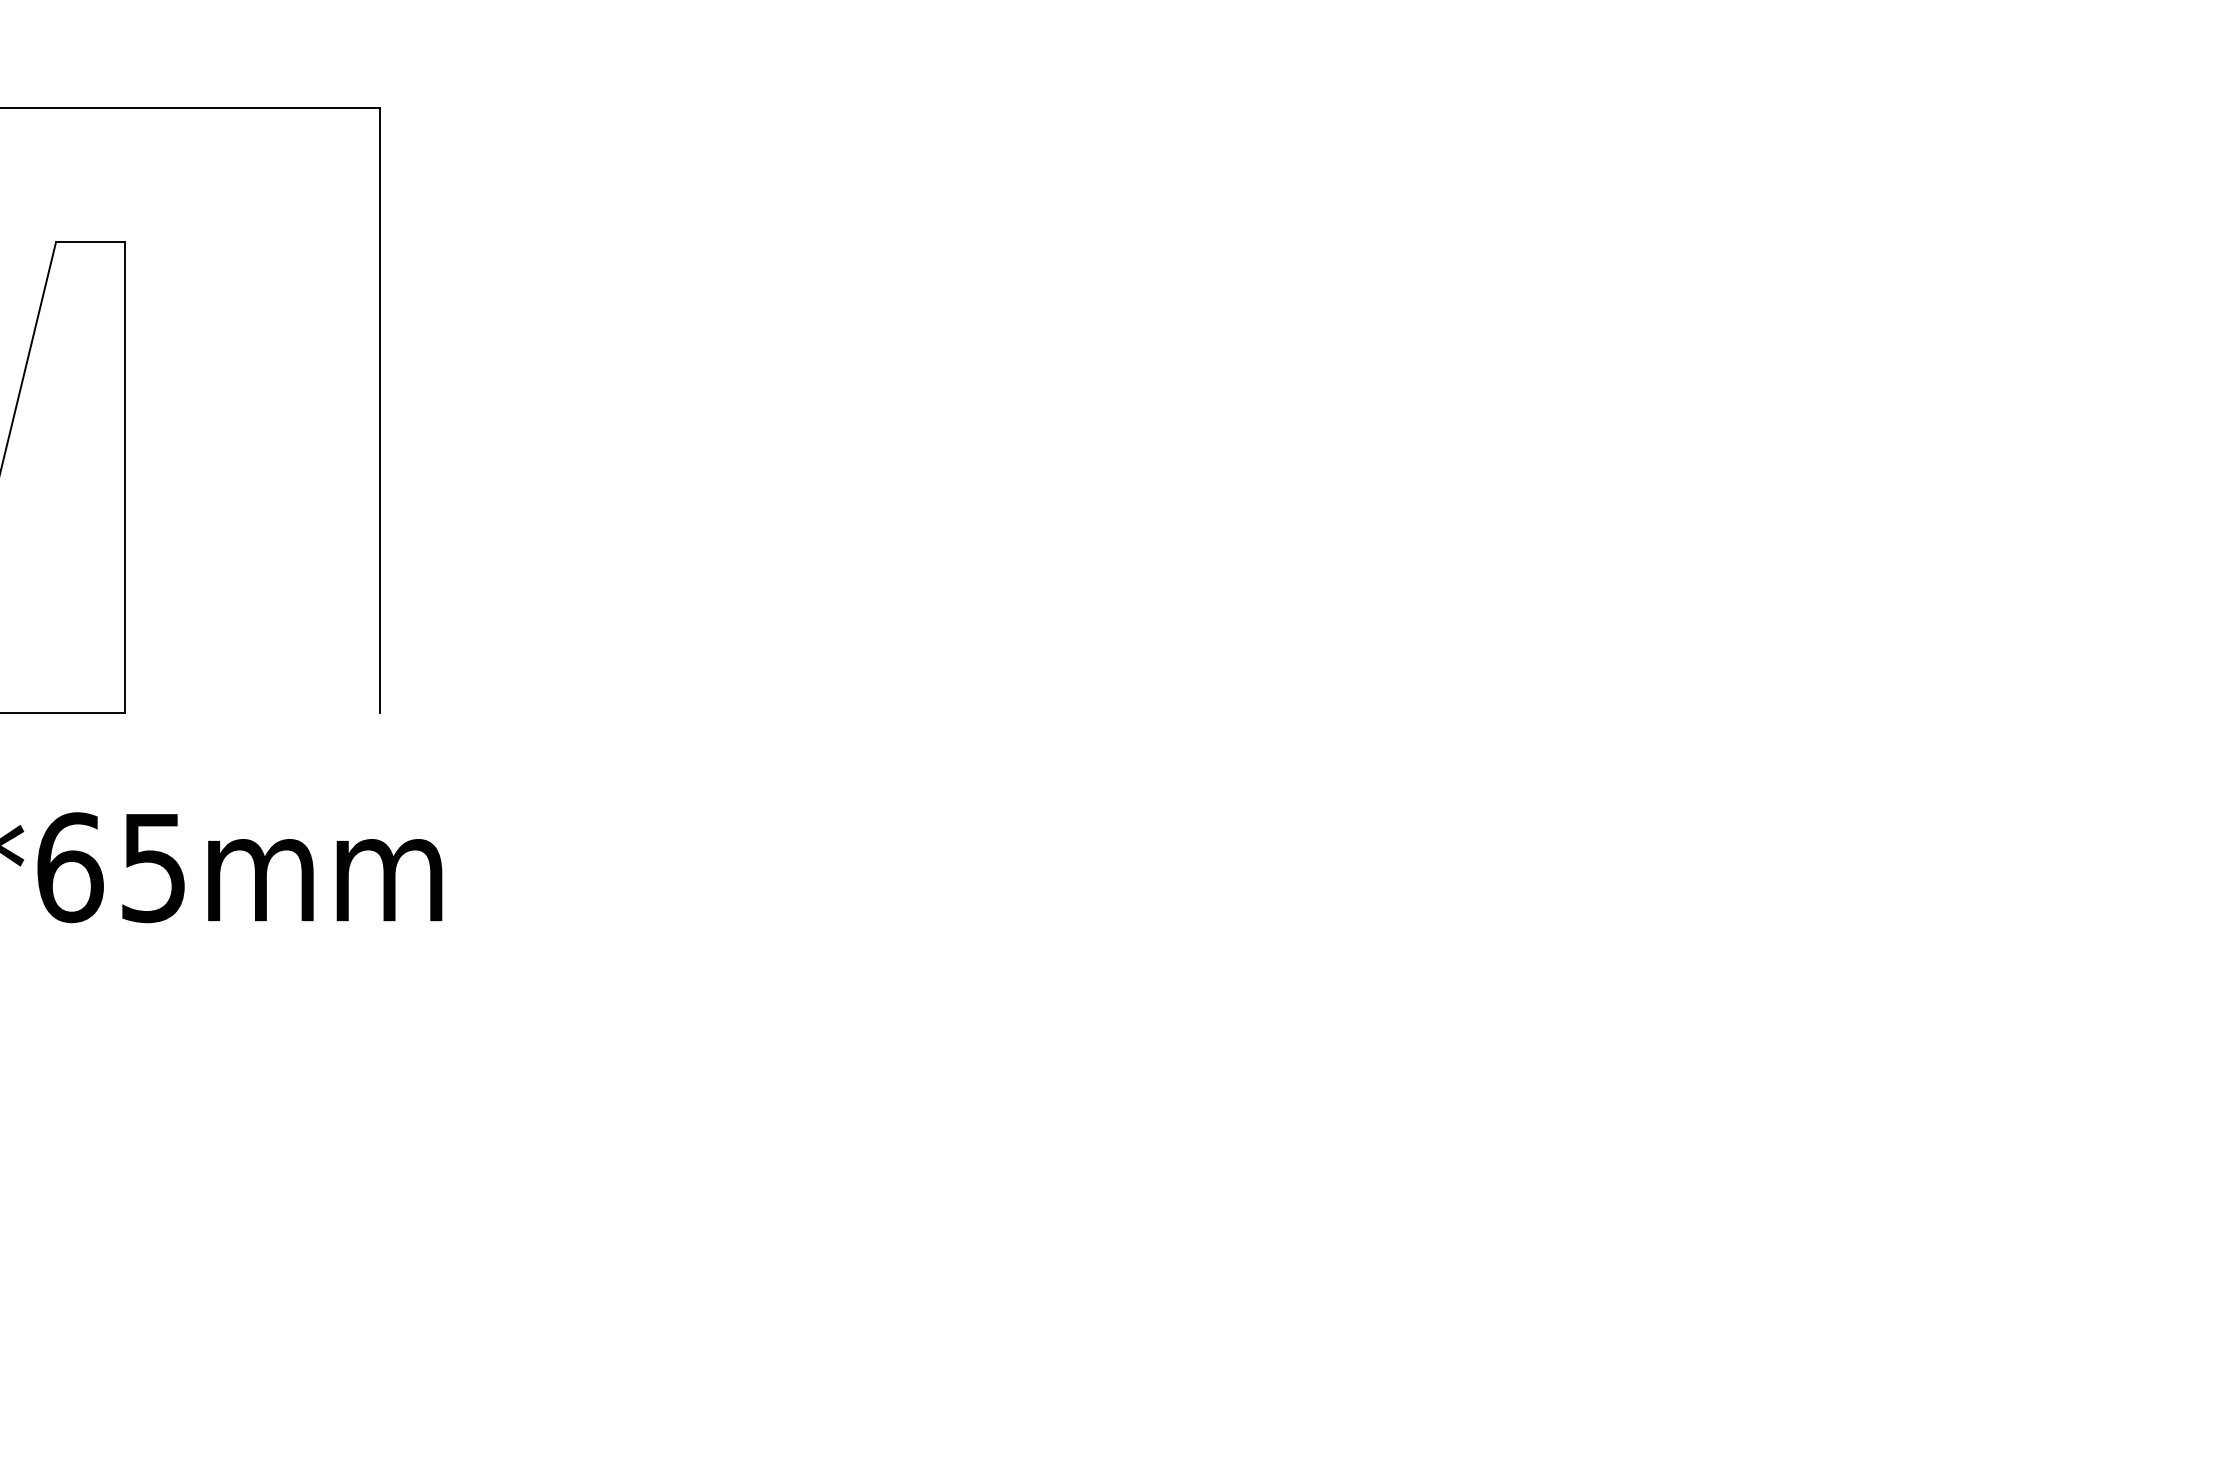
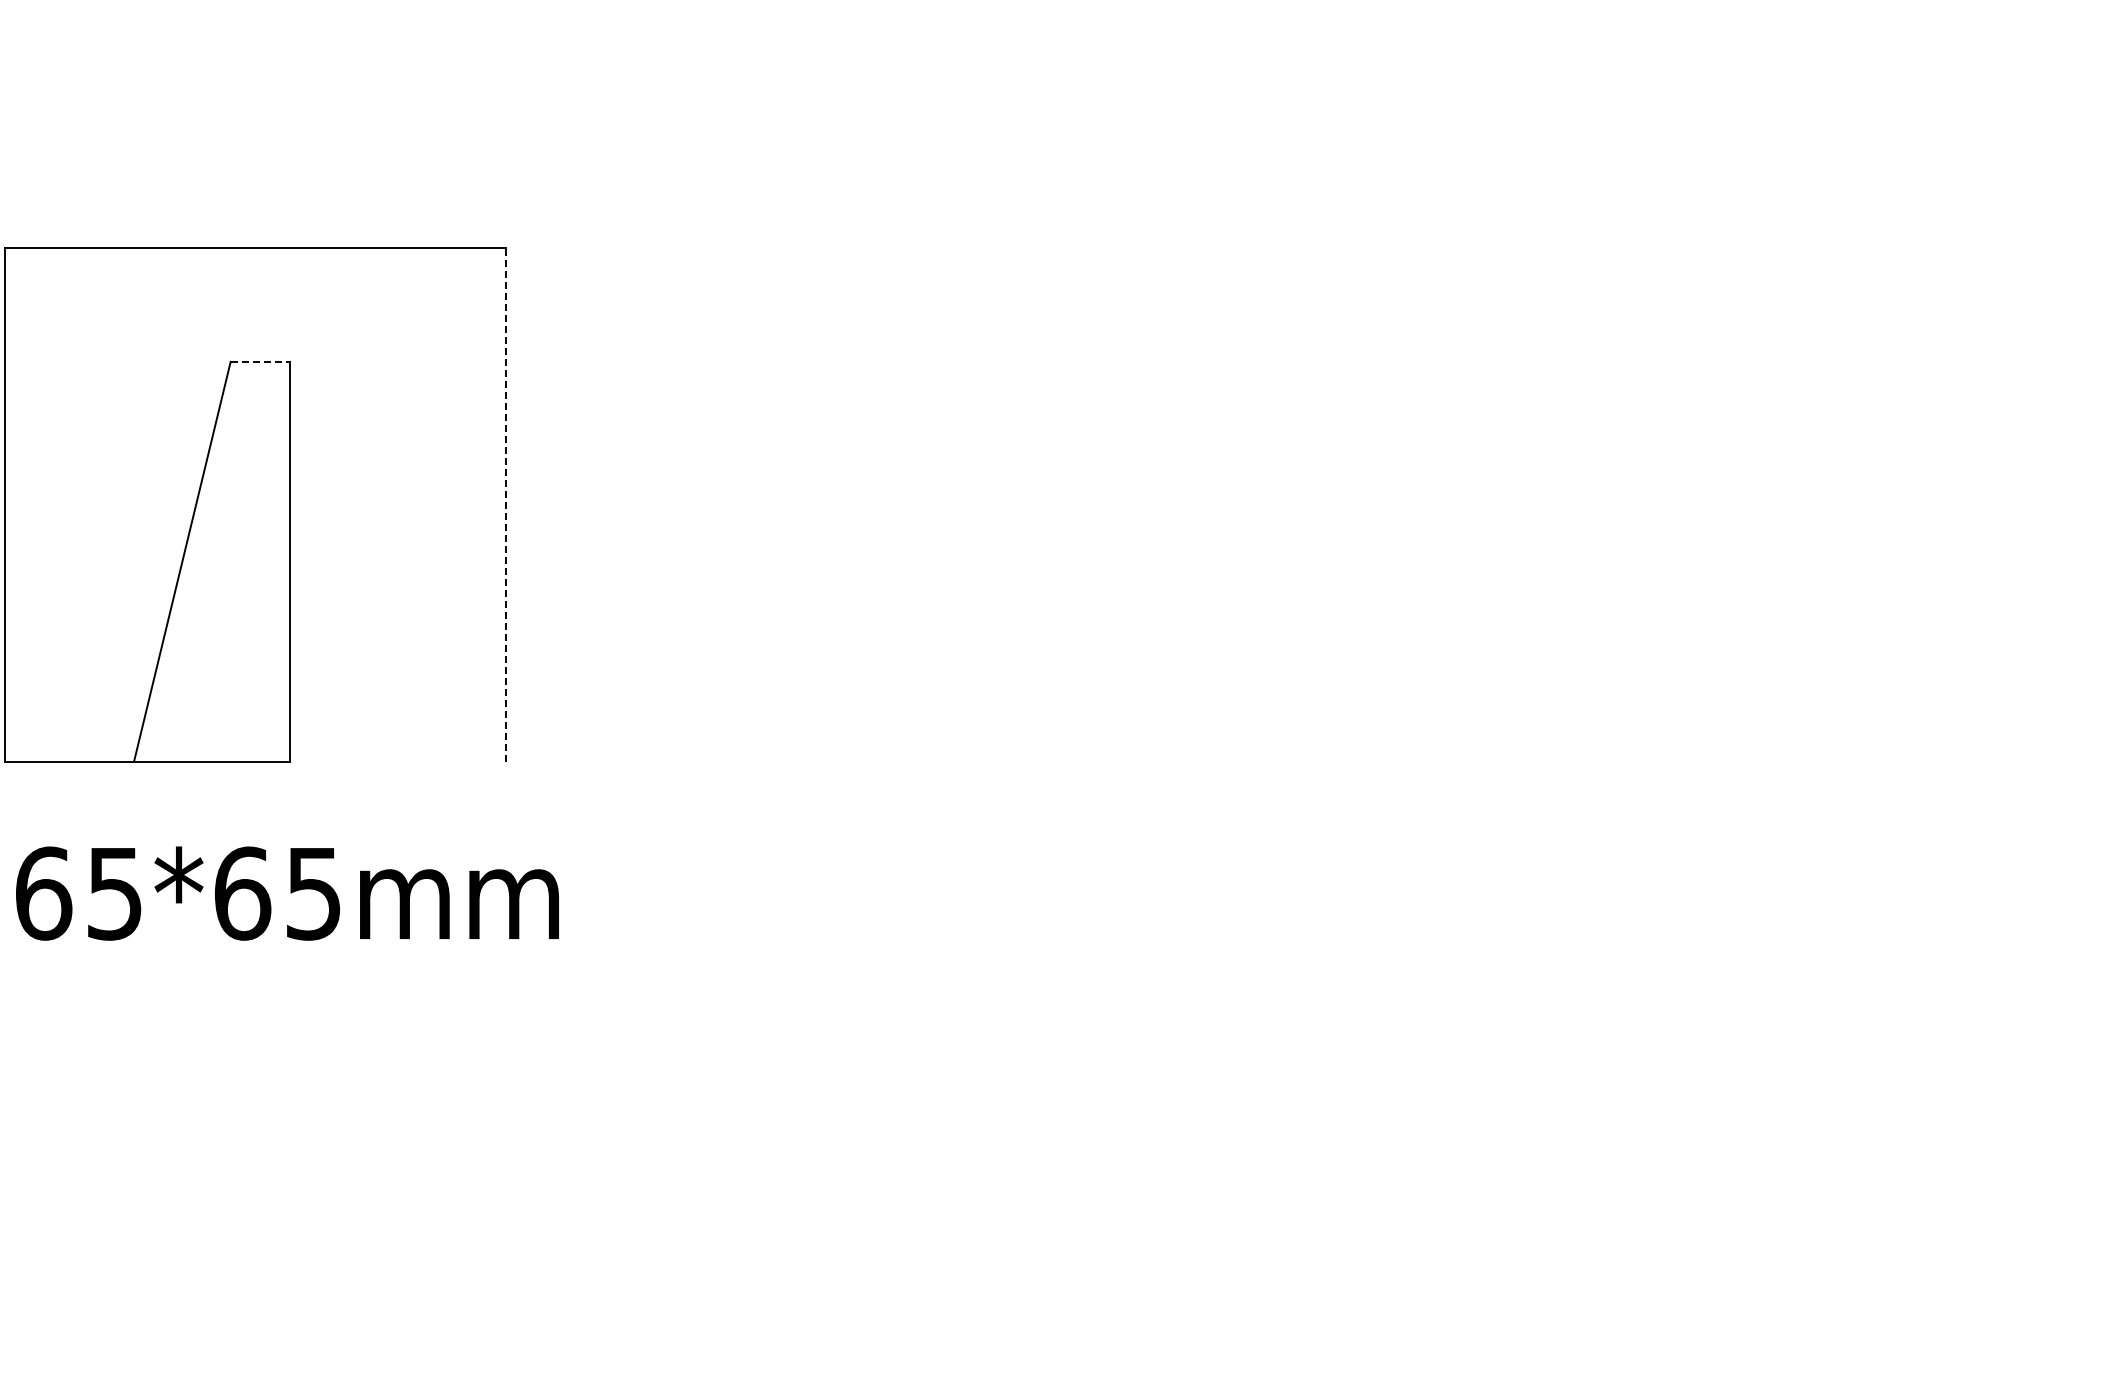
line: (91, 241) -> (260, 361), solid -> dashed
line: (379, 410) -> (505, 504), solid -> dashed

